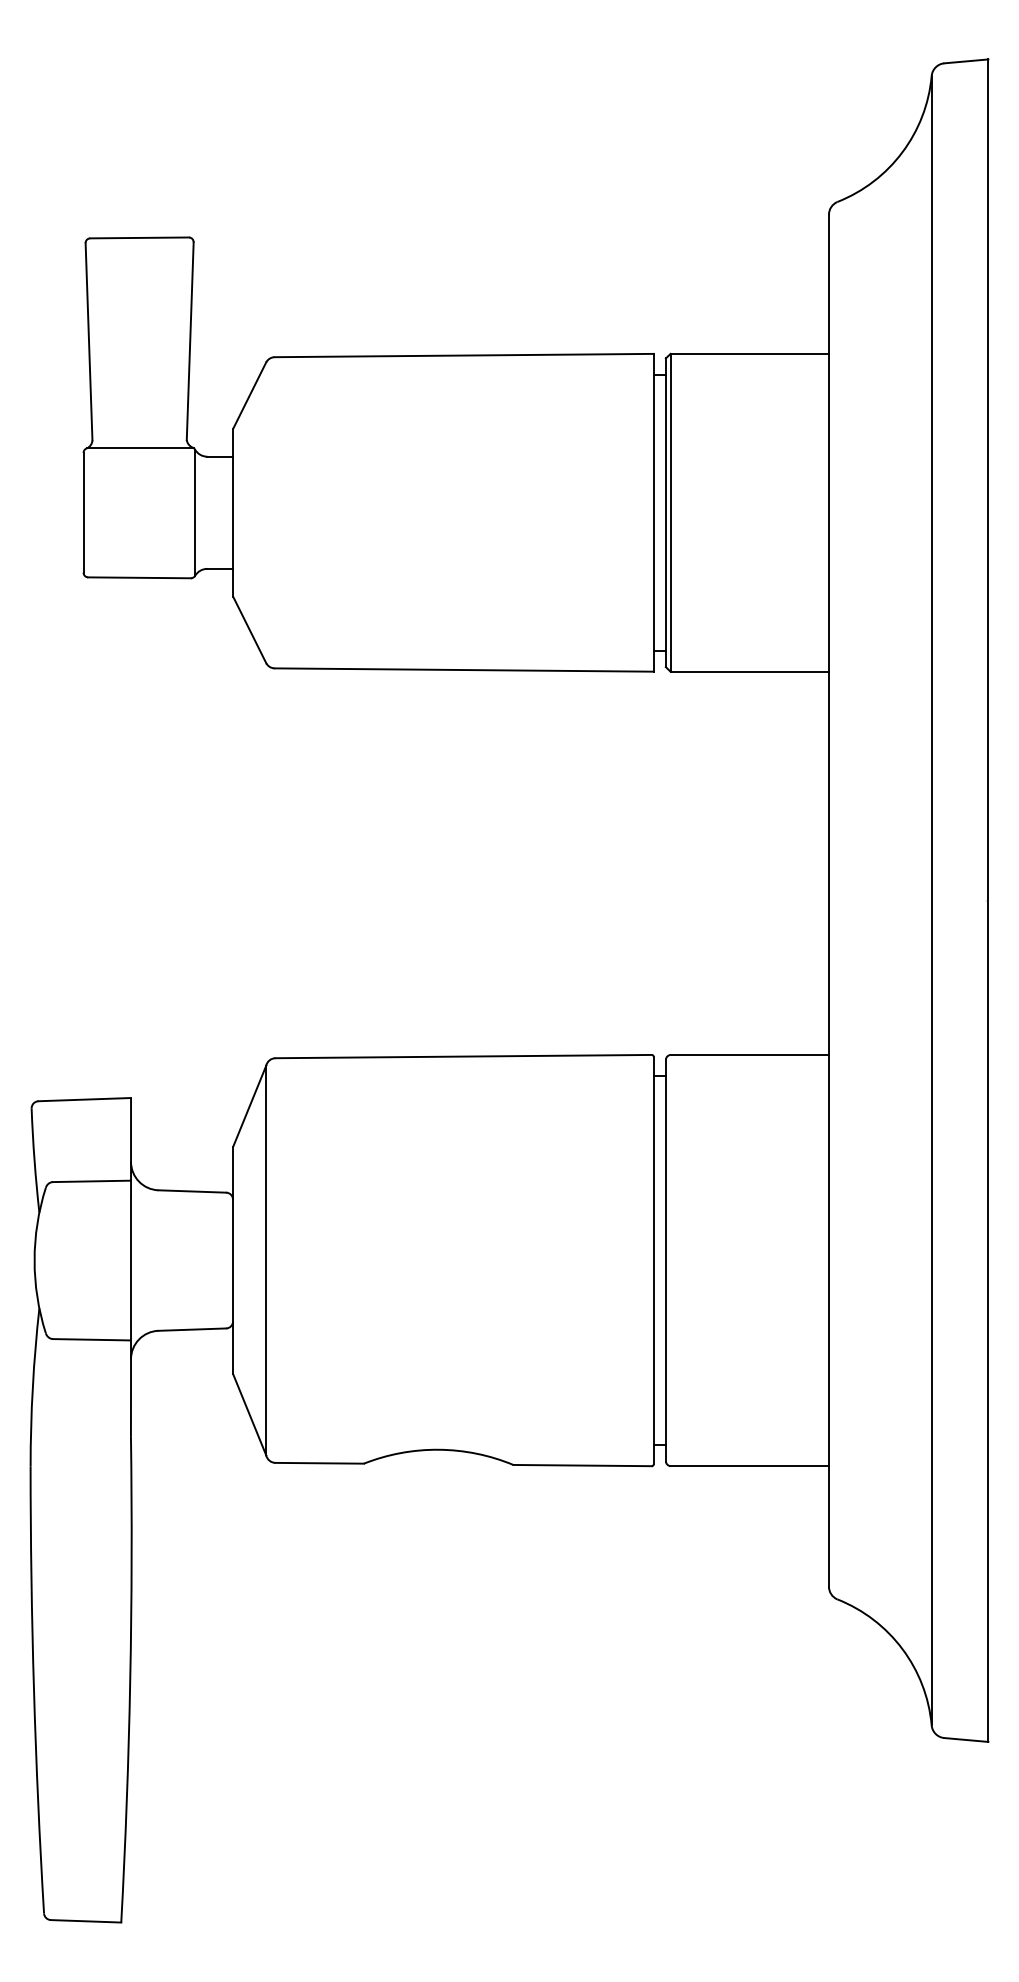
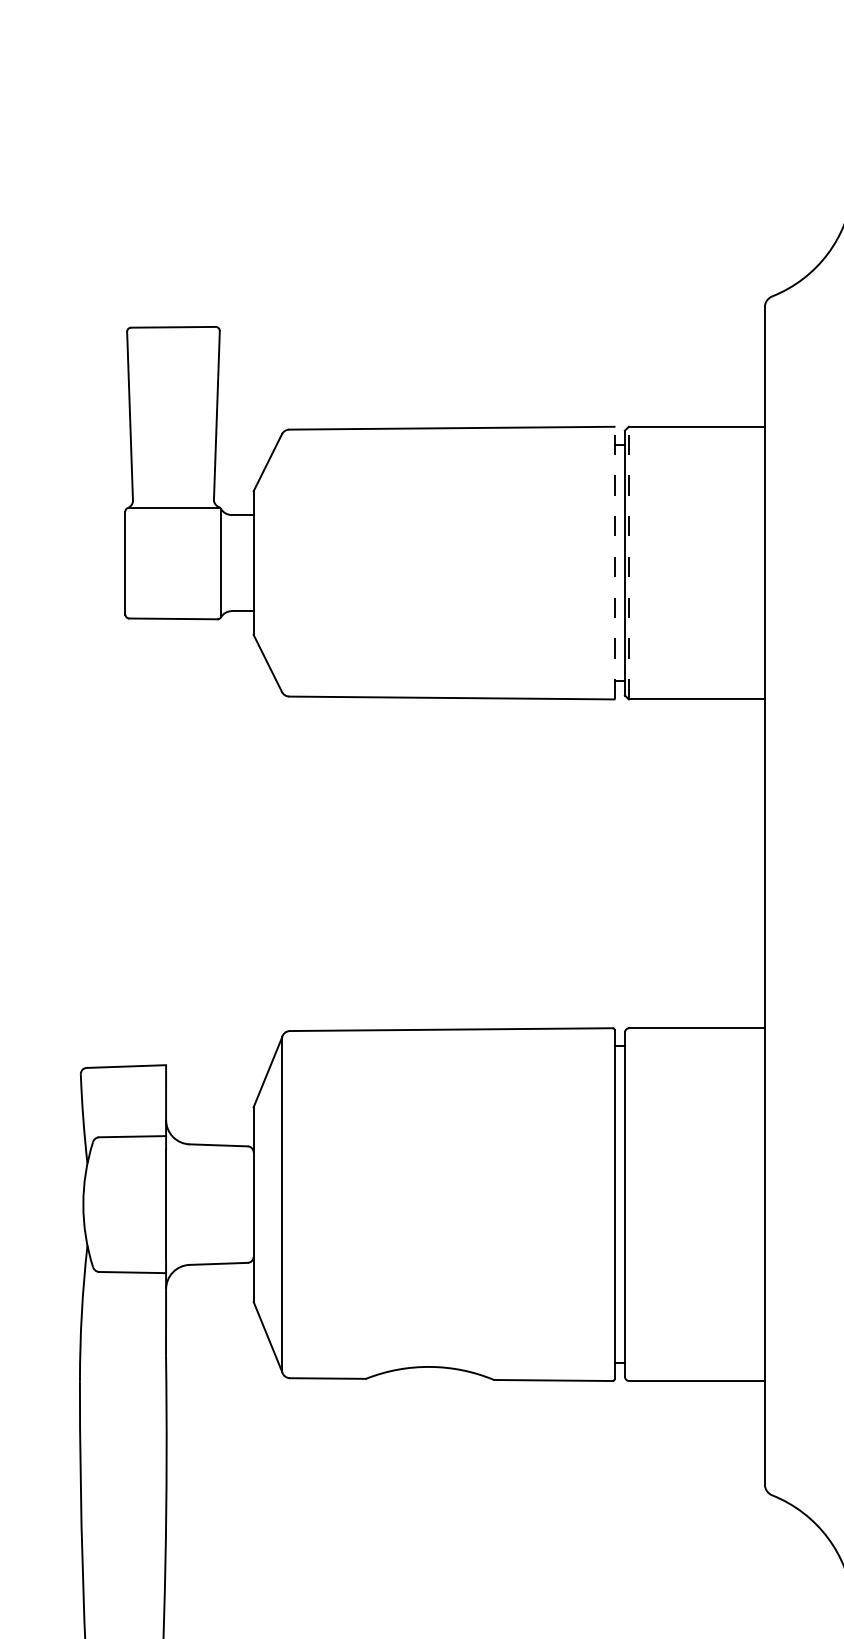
line: (653, 512) -> (614, 562), solid -> dashed
line: (670, 512) -> (628, 562), solid -> dashed

